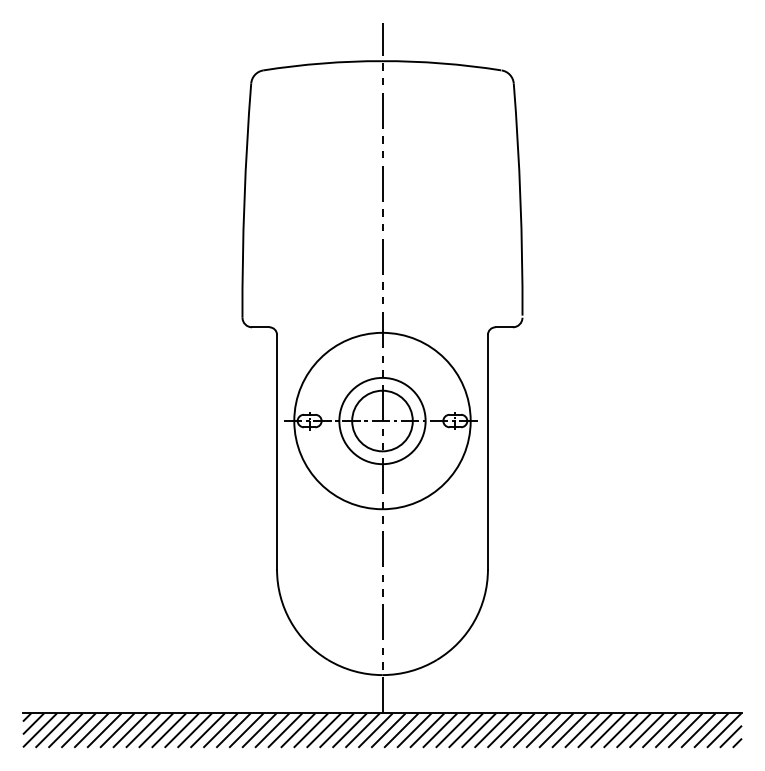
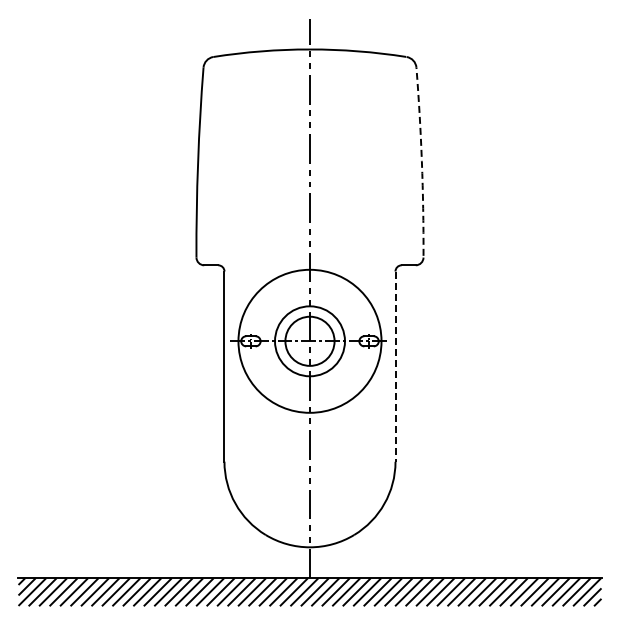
arc: (520, 199) -> (421, 161), solid -> dashed
line: (487, 453) -> (395, 367), solid -> dashed

